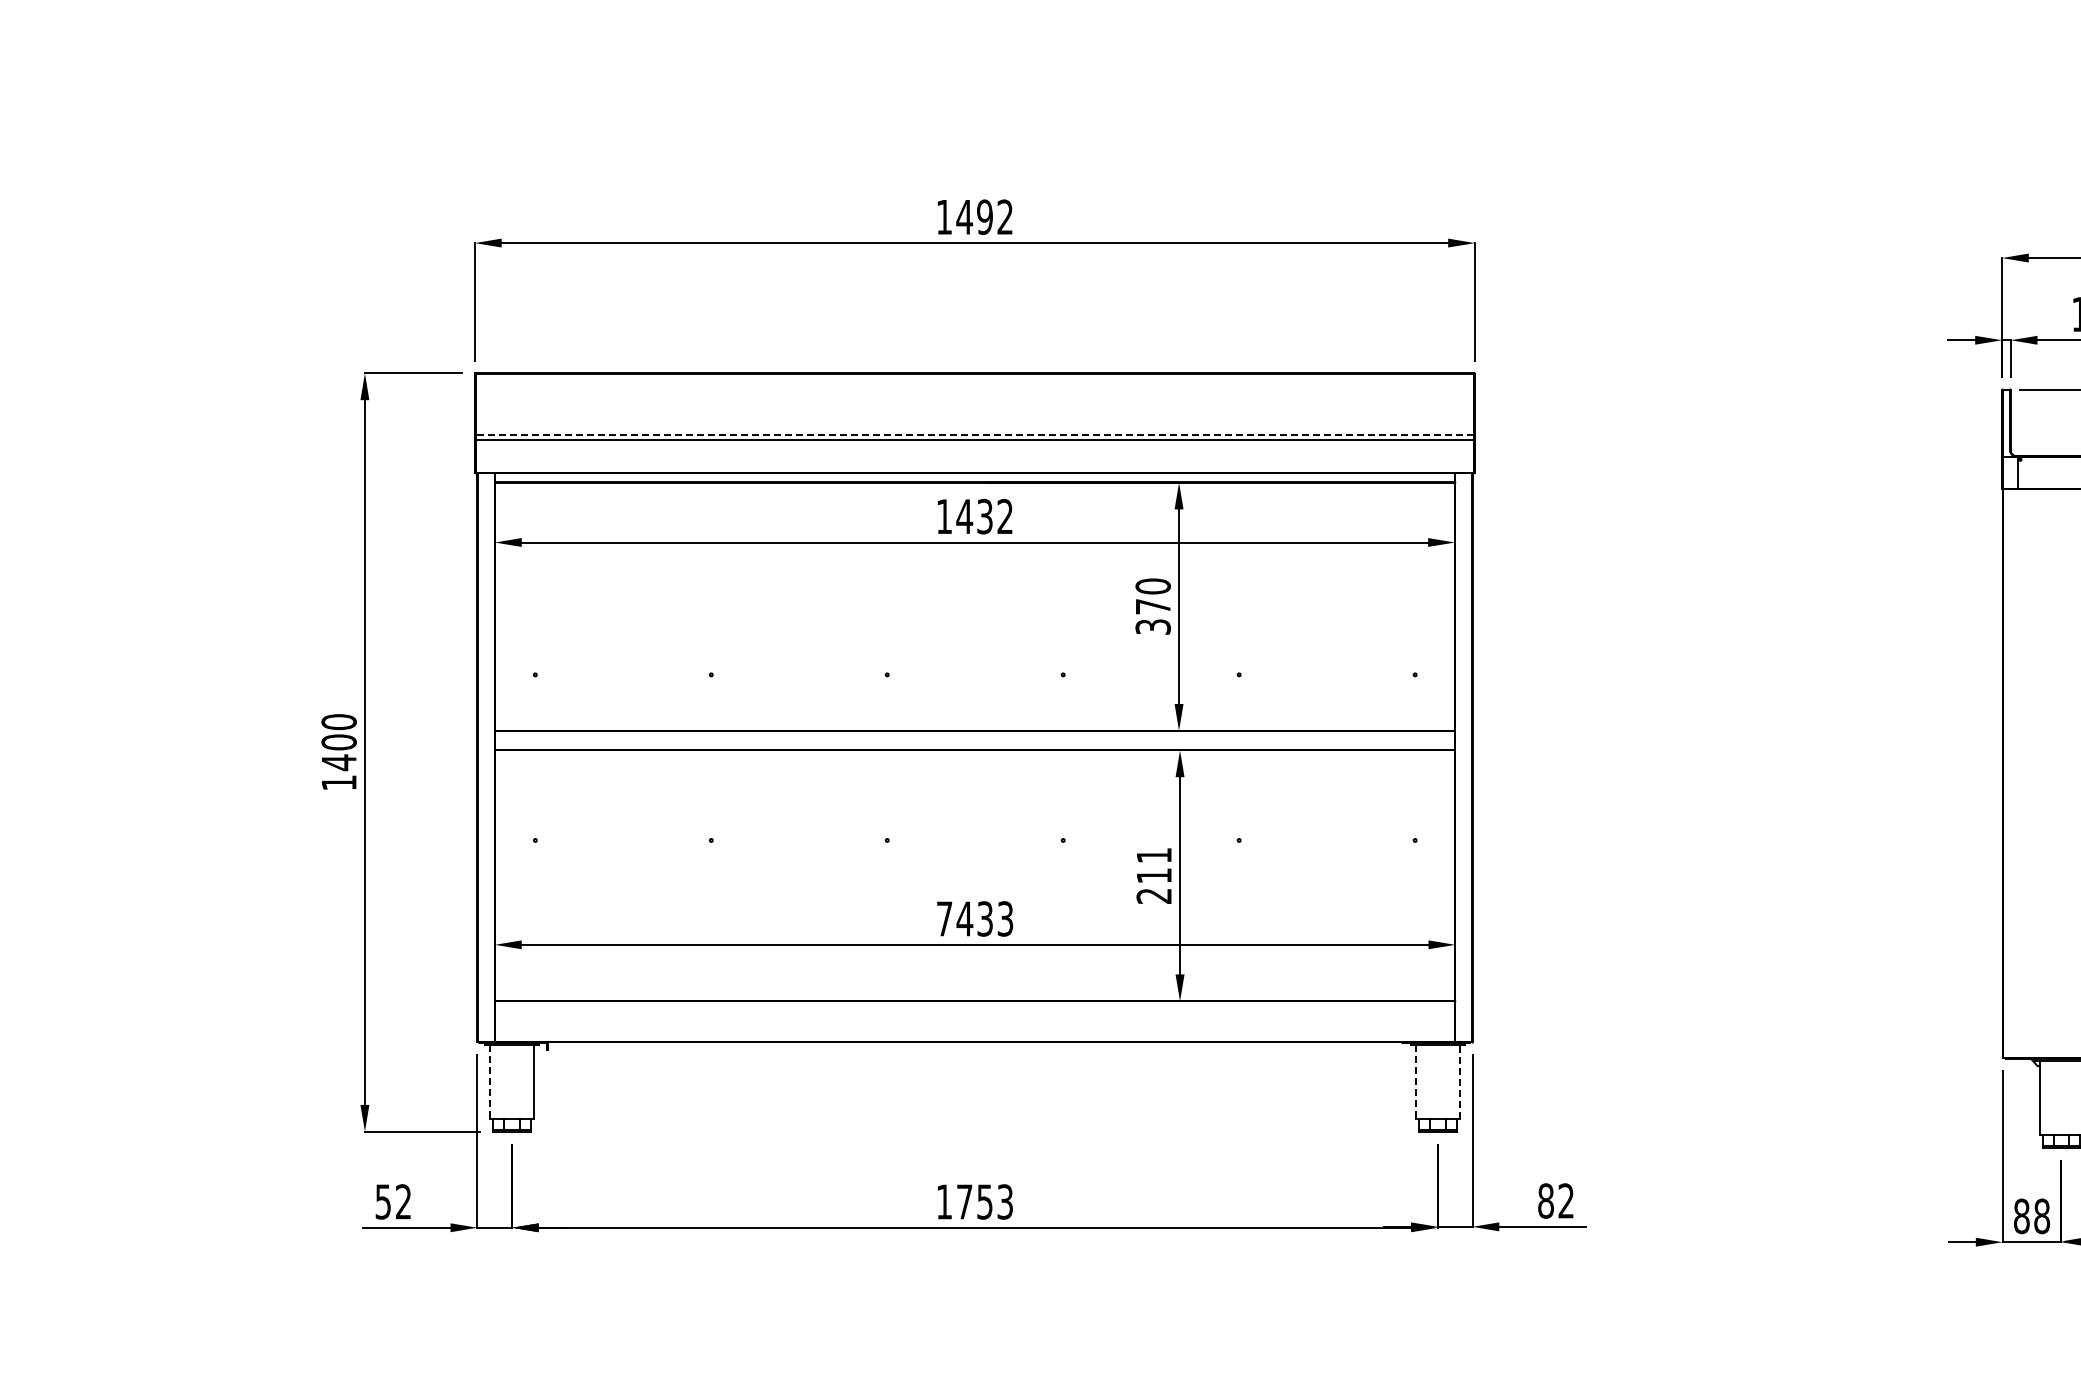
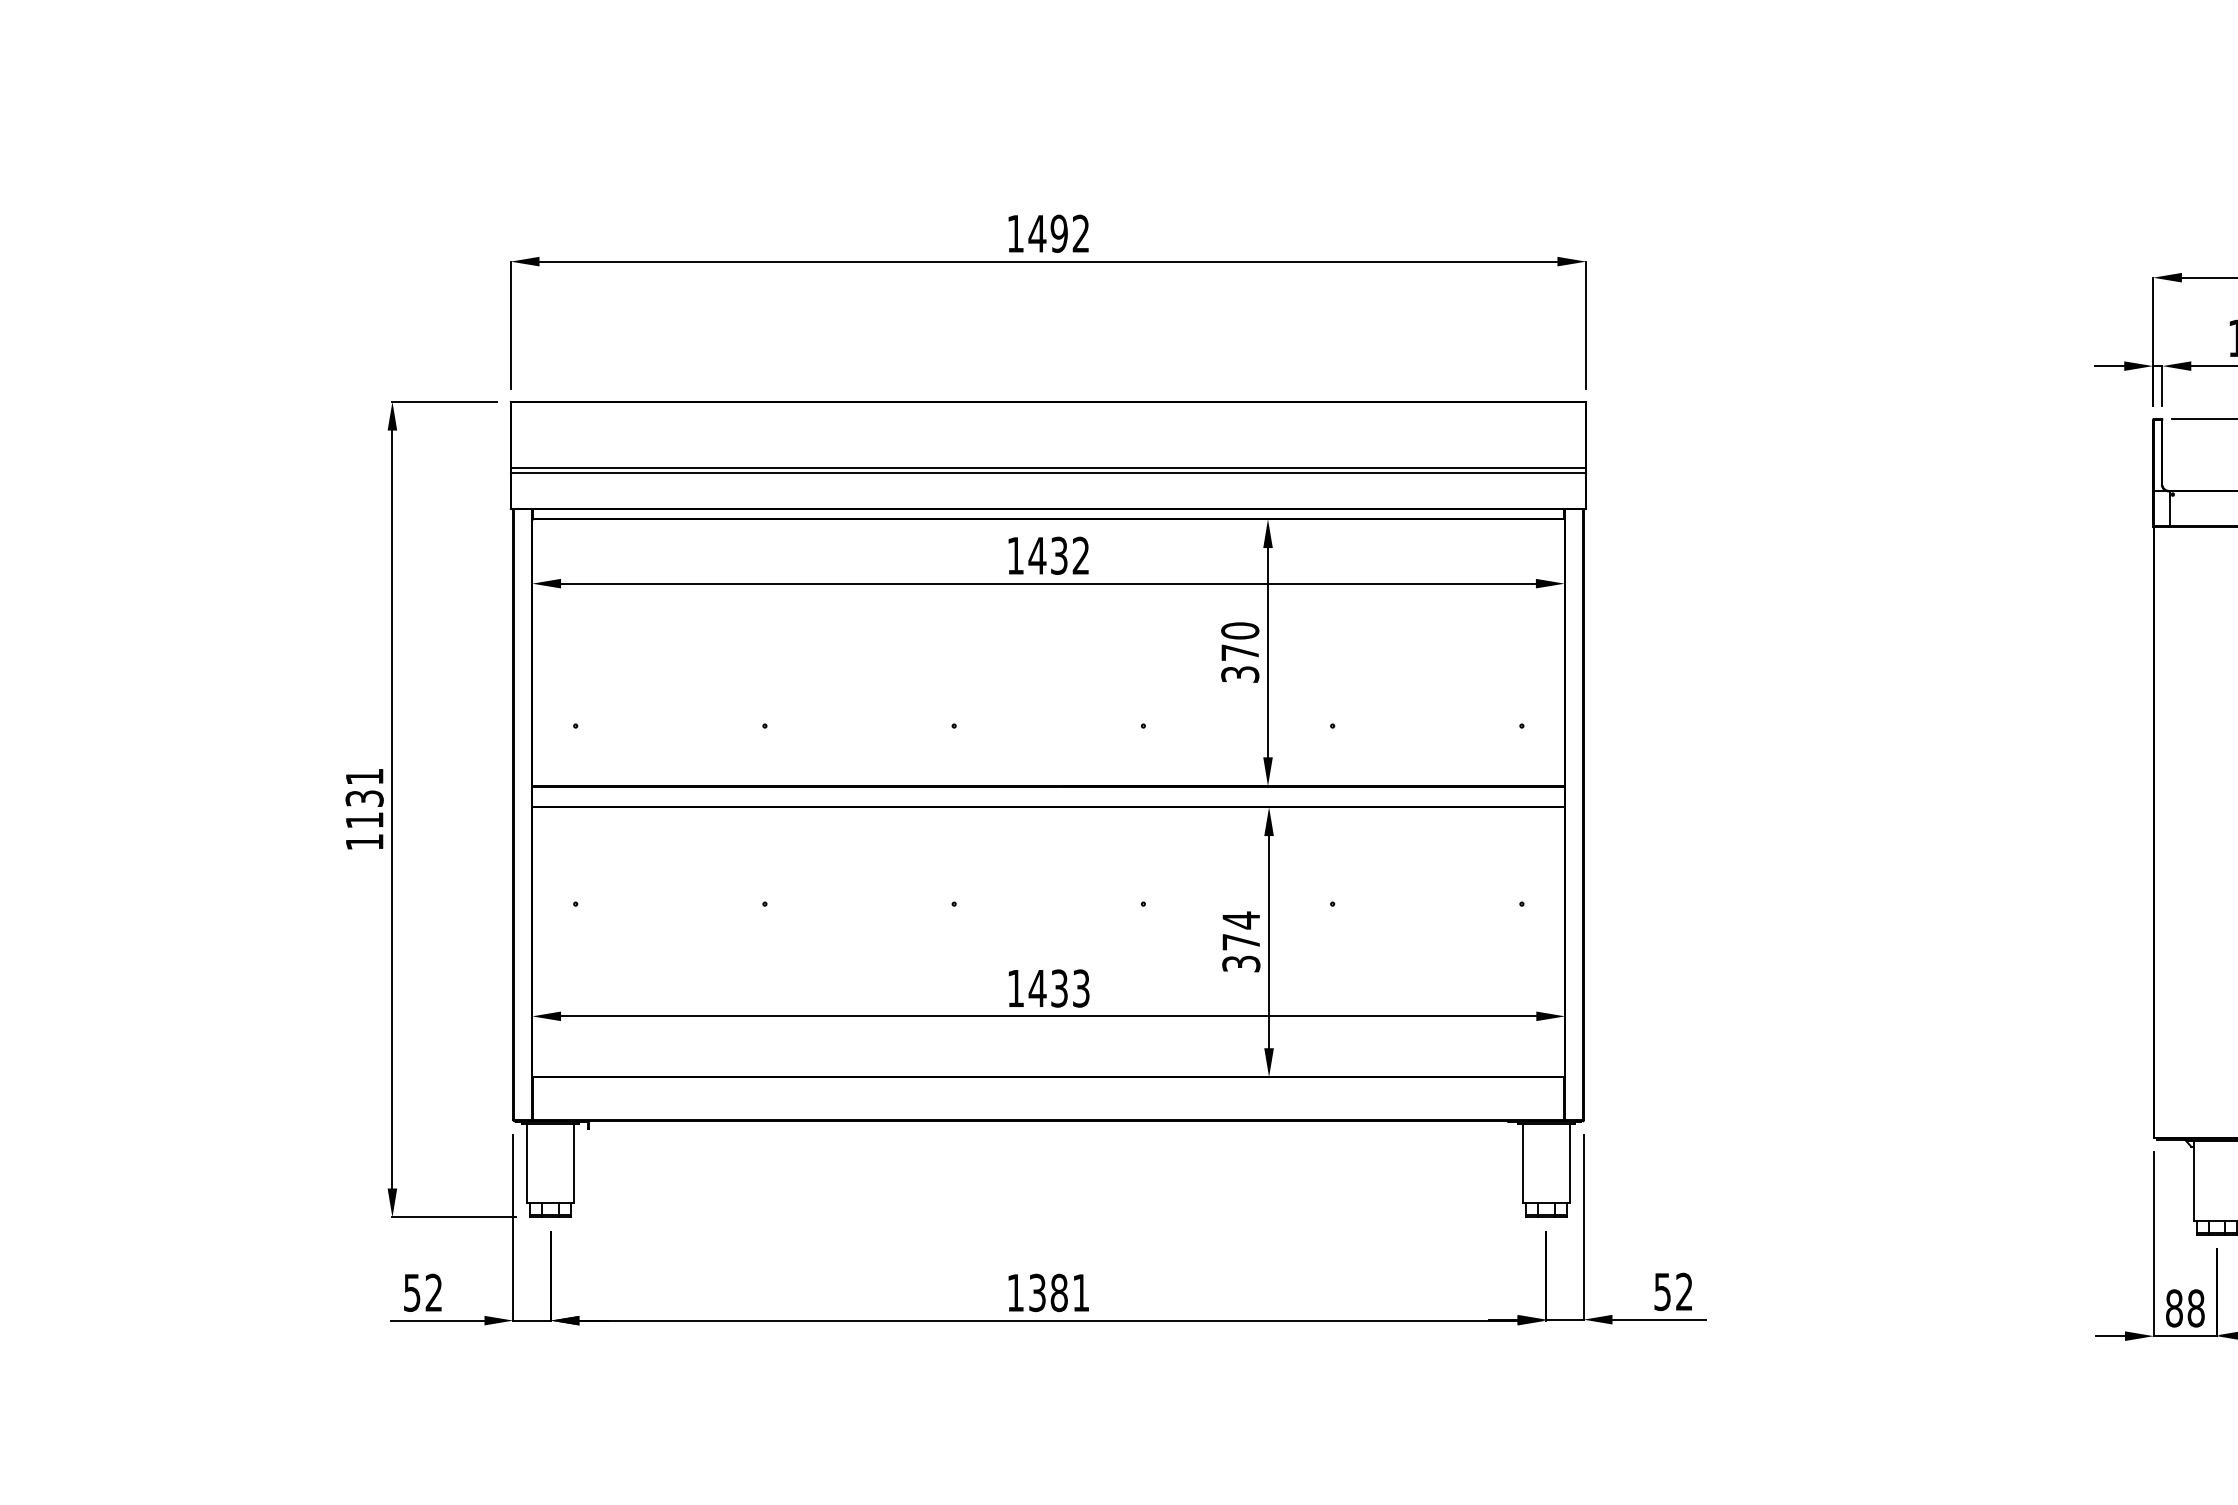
line: (974, 435) -> (1048, 468), dashed -> solid
text: (338, 742) -> (363, 798), 1400 -> 1131
text: (1154, 875) -> (1241, 941), 211 -> 374
text: (944, 918) -> (1015, 988), 7433 -> 1433
line: (490, 1081) -> (527, 1163), dashed -> solid
line: (1416, 1081) -> (1523, 1163), dashed -> solid
line: (1459, 1081) -> (1569, 1163), dashed -> solid
text: (1545, 1200) -> (1662, 1291), 82 -> 52
text: (984, 1201) -> (1058, 1292), 1753 -> 1381

